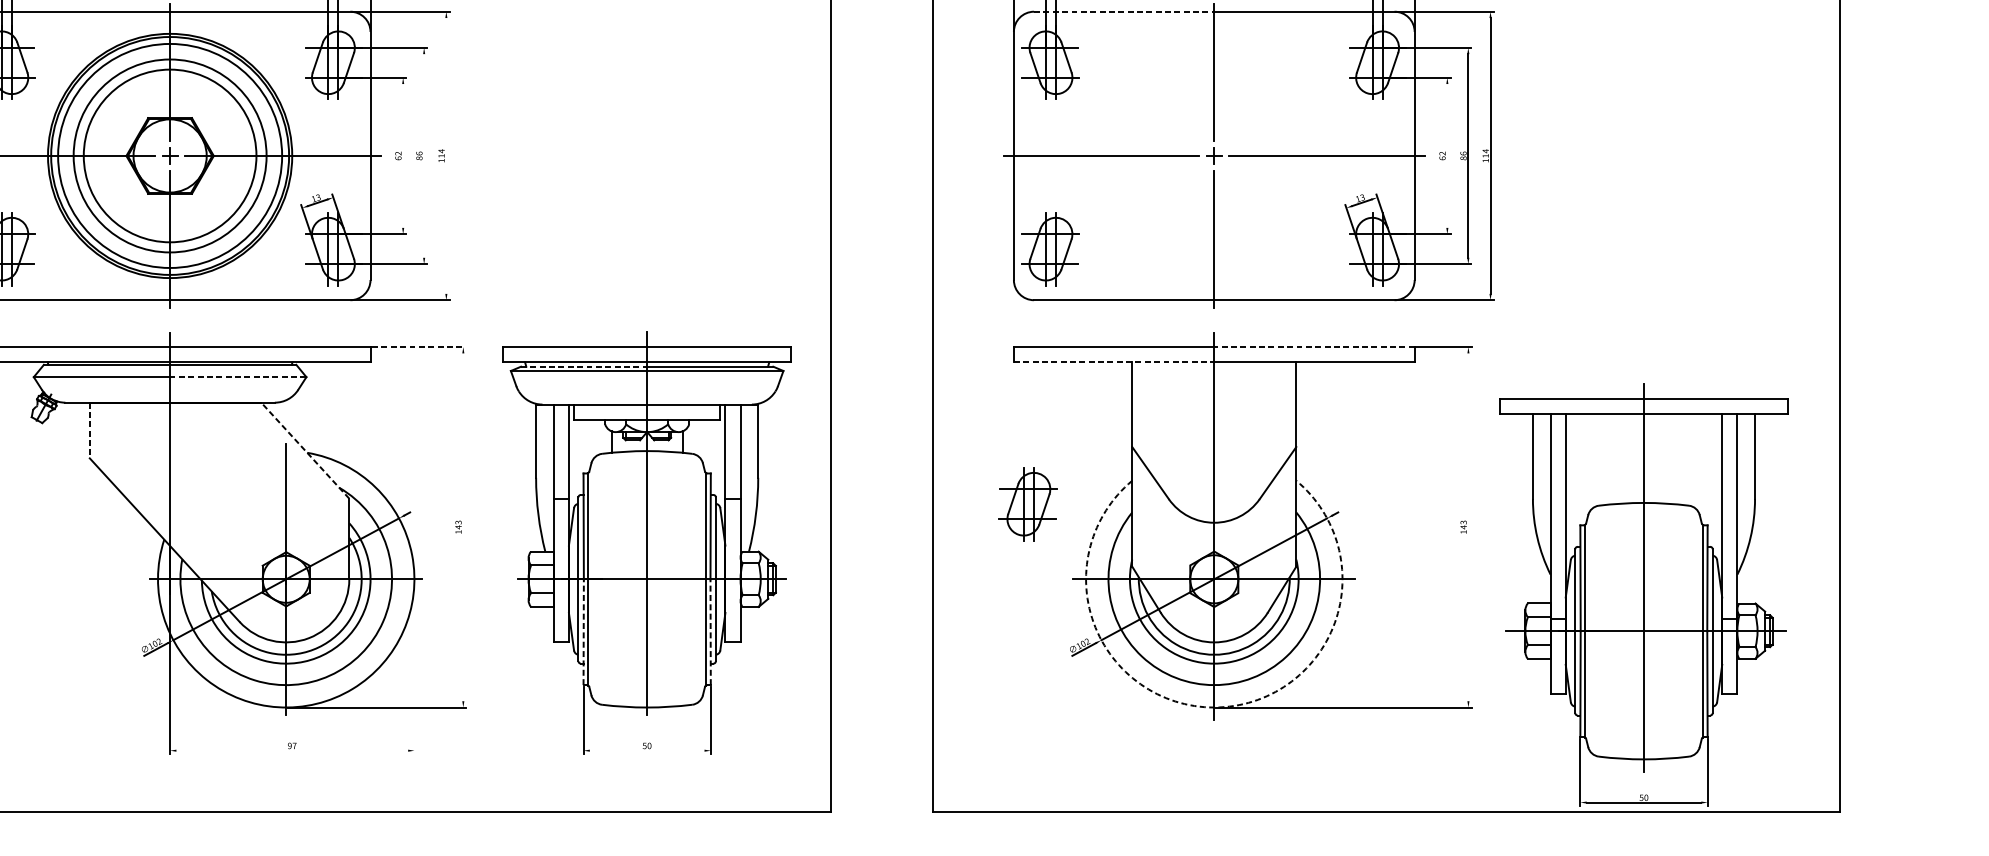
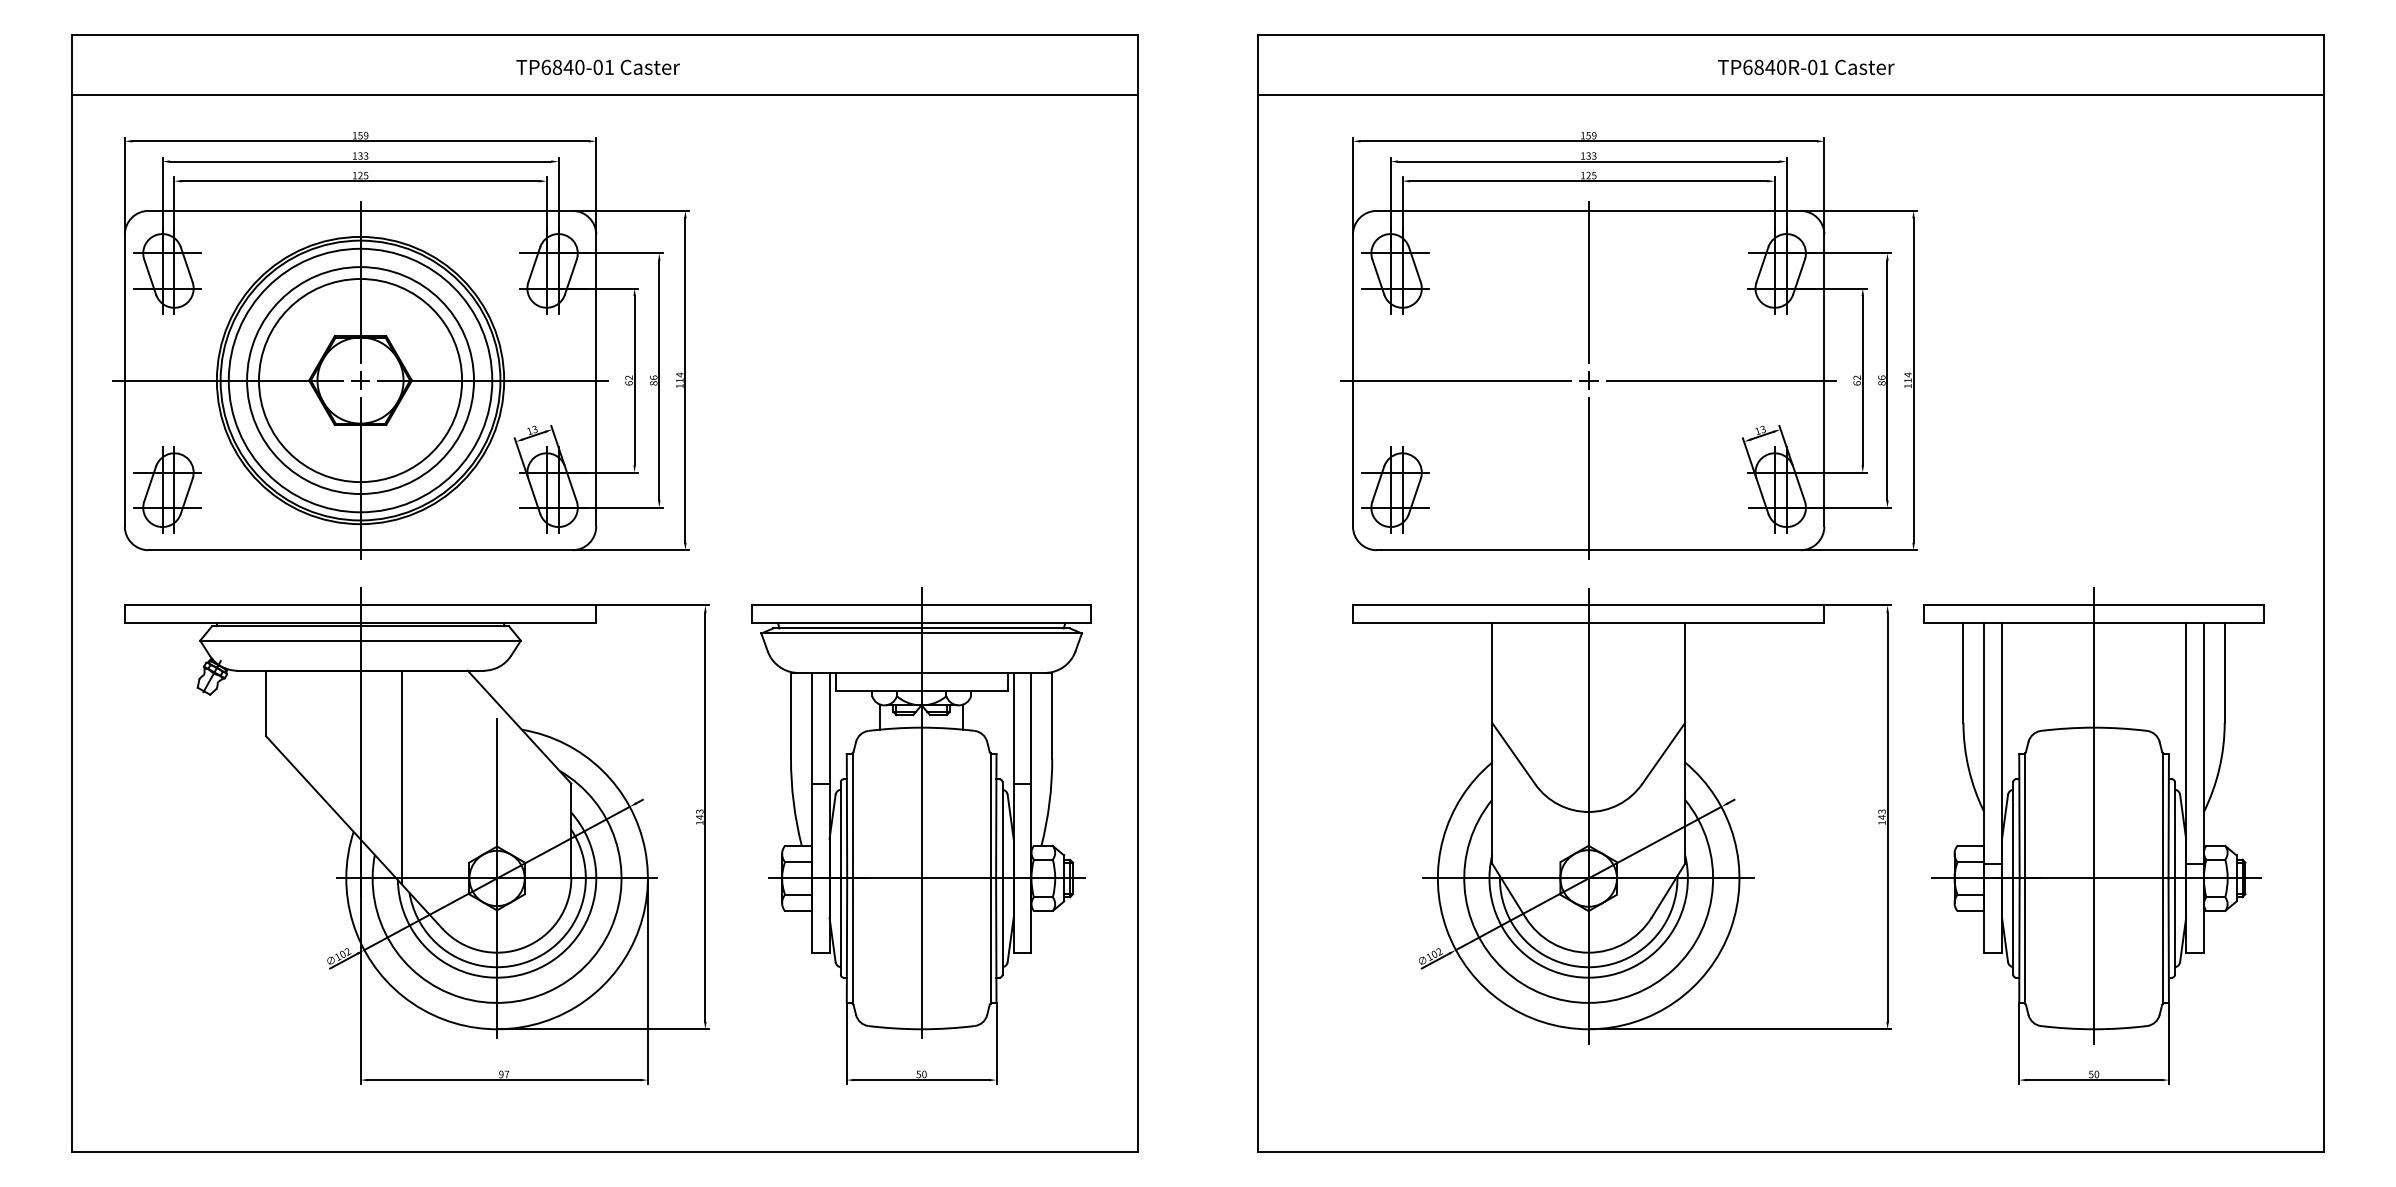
line: (1124, 11) -> (1482, 210), dashed -> solid
line: (403, 155) -> (634, 380), added
line: (424, 155) -> (659, 380), added
line: (446, 155) -> (685, 380), added
line: (1447, 155) -> (1862, 380), added
line: (419, 347) -> (653, 605), dashed -> solid
line: (1314, 347) -> (1706, 605), dashed -> solid
line: (1113, 362) -> (1470, 623), dashed -> solid
line: (584, 366) -> (847, 628), dashed -> solid
line: (238, 376) -> (440, 640), dashed -> solid
line: (90, 430) -> (266, 703), dashed -> solid
line: (305, 450) -> (519, 727), dashed -> solid
line: (204, 493) -> (401, 777), added
part: (1027, 503) -> (1369, 789), removed
line: (463, 526) -> (705, 816), added
line: (1468, 526) -> (1887, 816), added
part: (1643, 594) -> (2093, 835), moved
line: (583, 632) -> (846, 940), dashed -> solid
line: (710, 632) -> (996, 940), dashed -> solid
line: (414, 666) -> (647, 981), added
arc: (1214, 707) -> (1588, 1029), dashed -> solid
line: (291, 751) -> (503, 1080), added
line: (647, 751) -> (921, 1080), added

